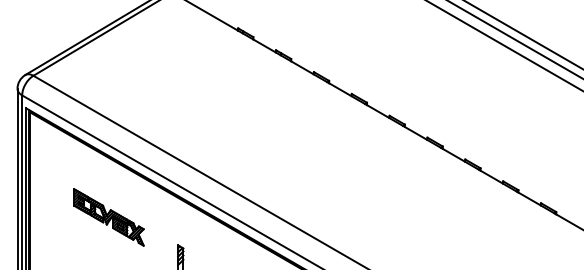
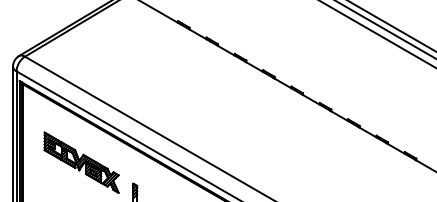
part: (108, 217) -> (81, 162), size x1.43

